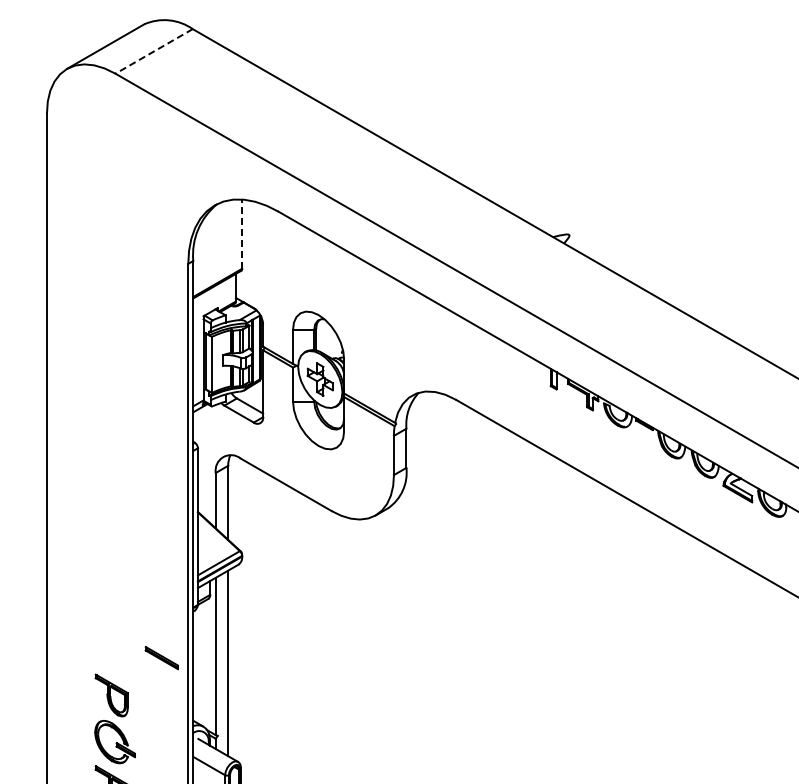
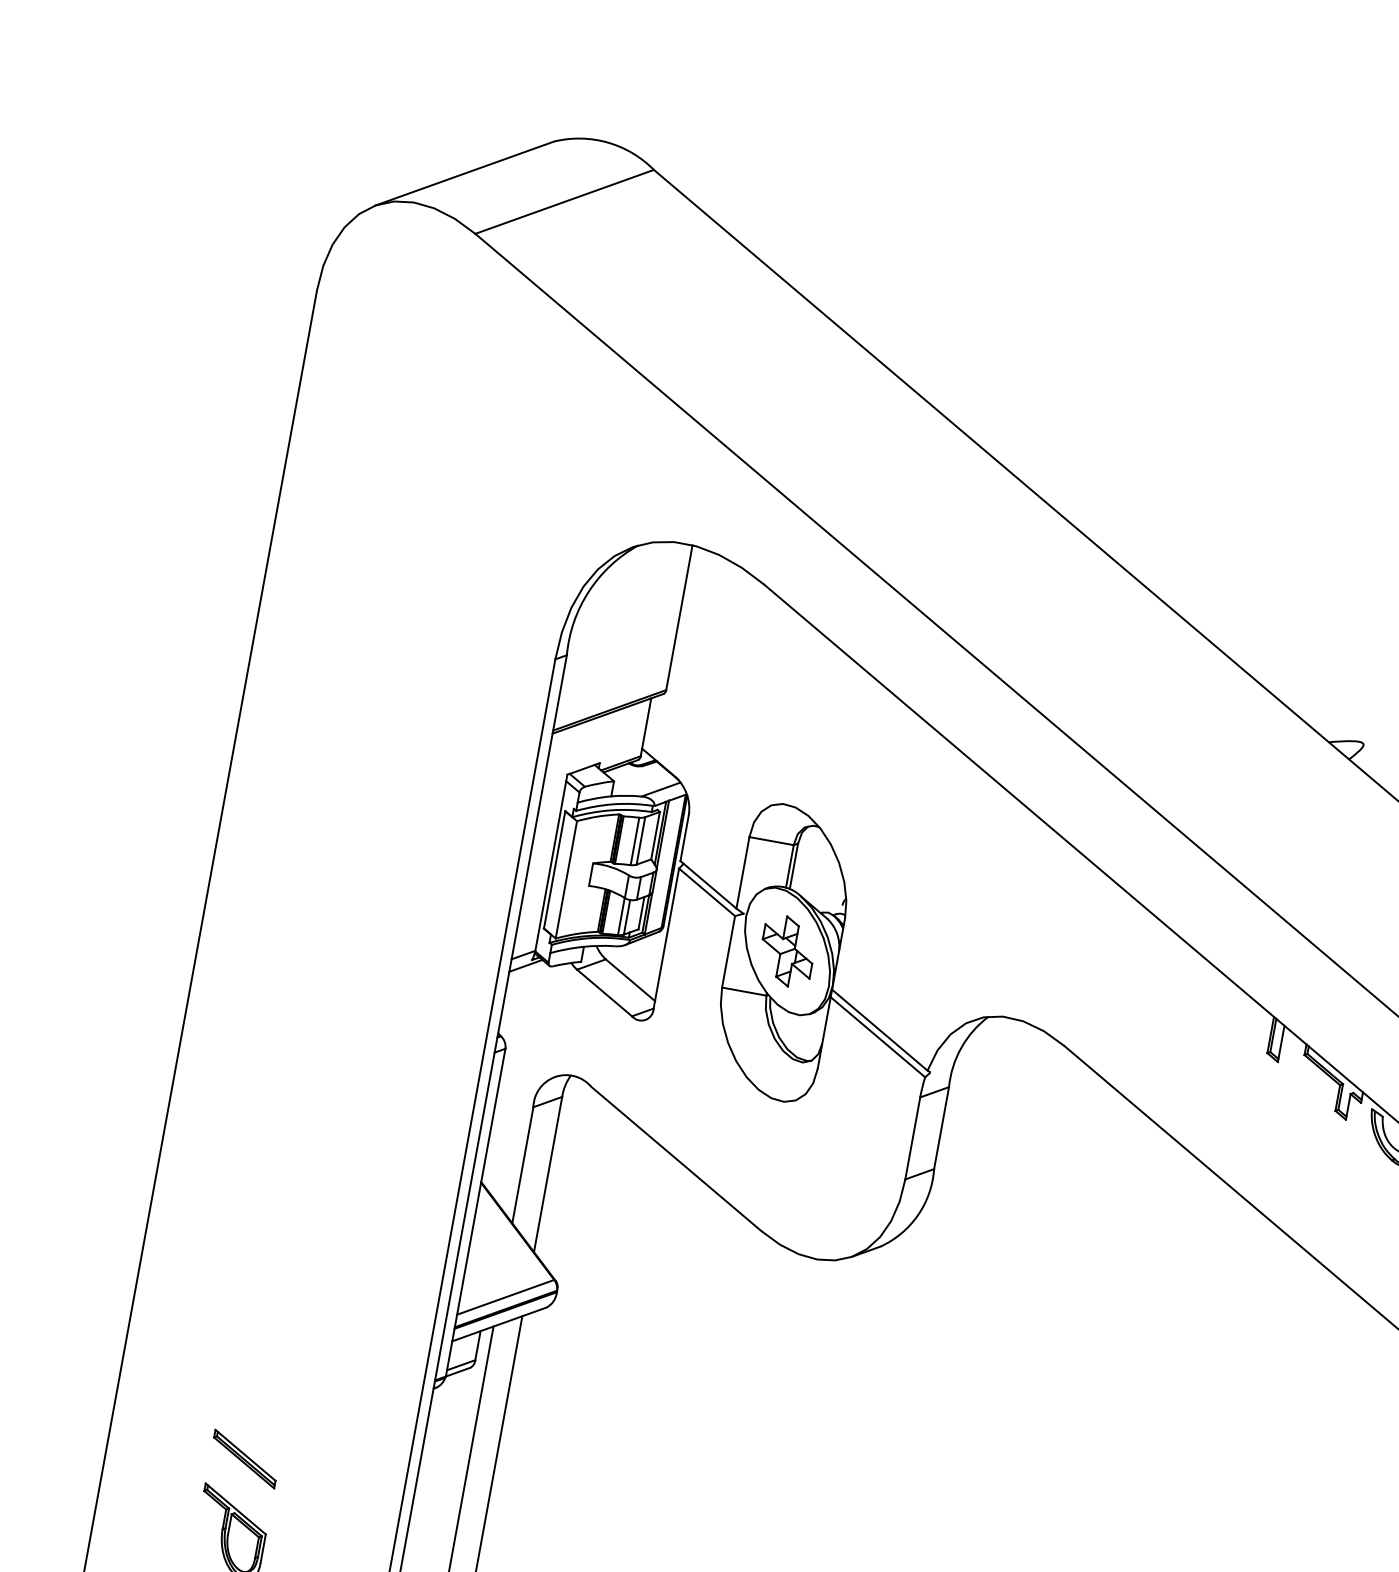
line: (154, 51) -> (565, 202), dashed -> solid
line: (242, 234) -> (679, 618), dashed -> solid
part: (161, 658) -> (243, 1459), moved

